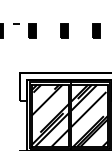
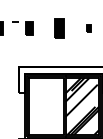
part: (64, 30) -> (59, 28), size x1.4
part: (96, 30) -> (88, 28), size x0.6
hatch: (50, 114) -> (46, 105), removed

